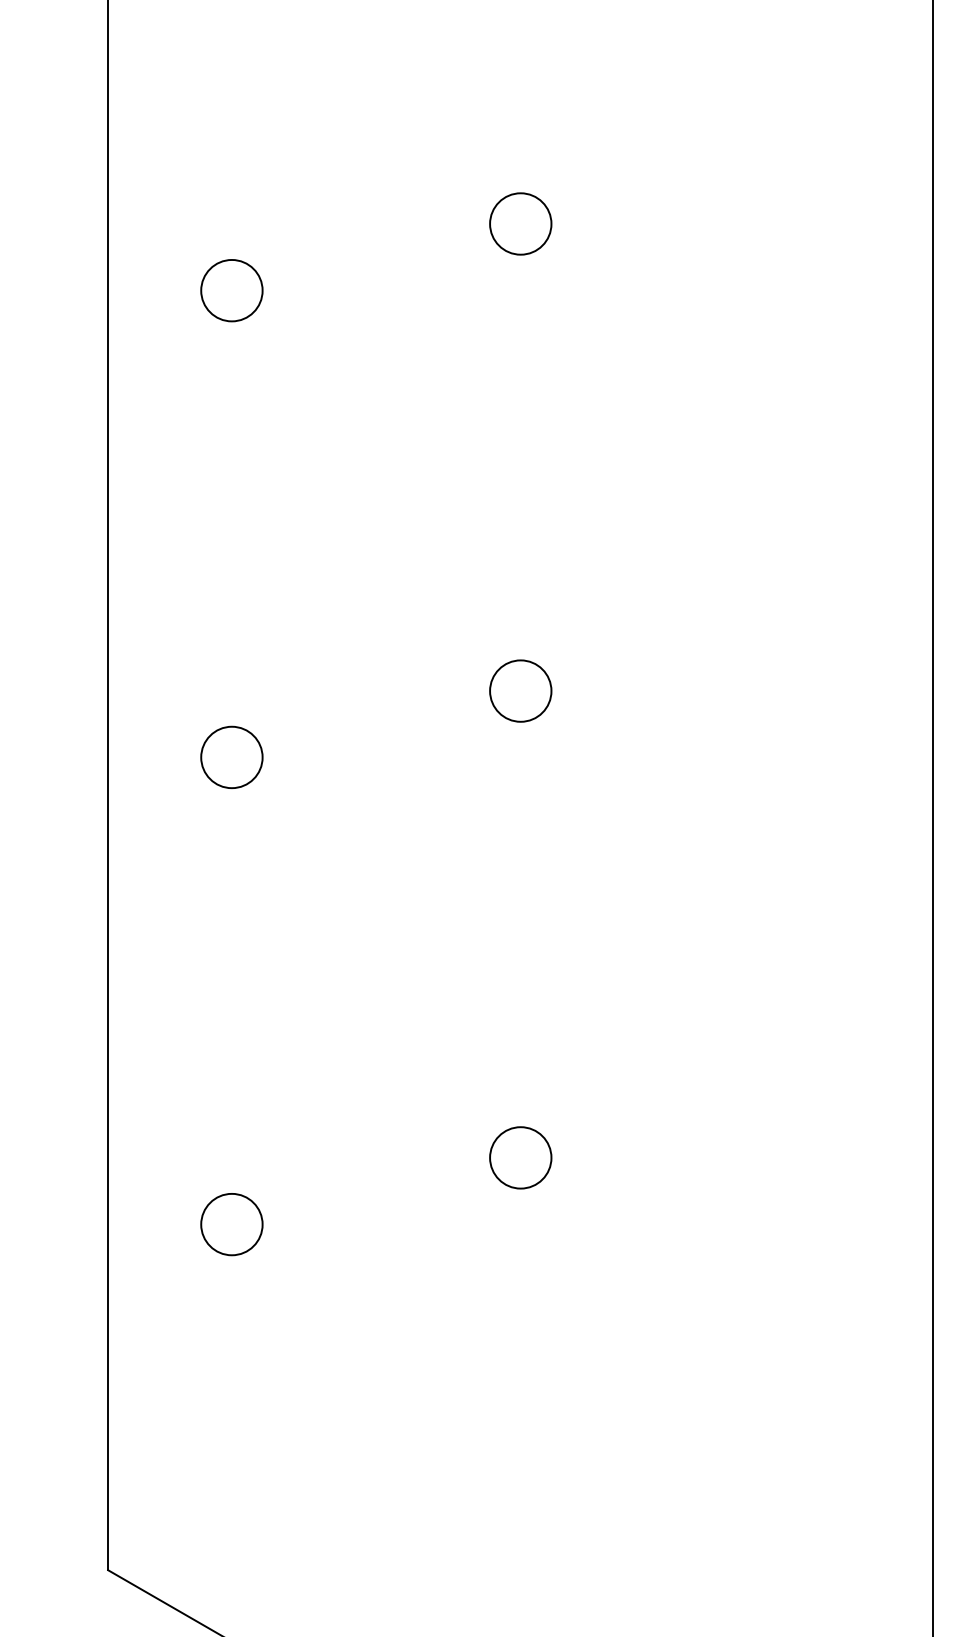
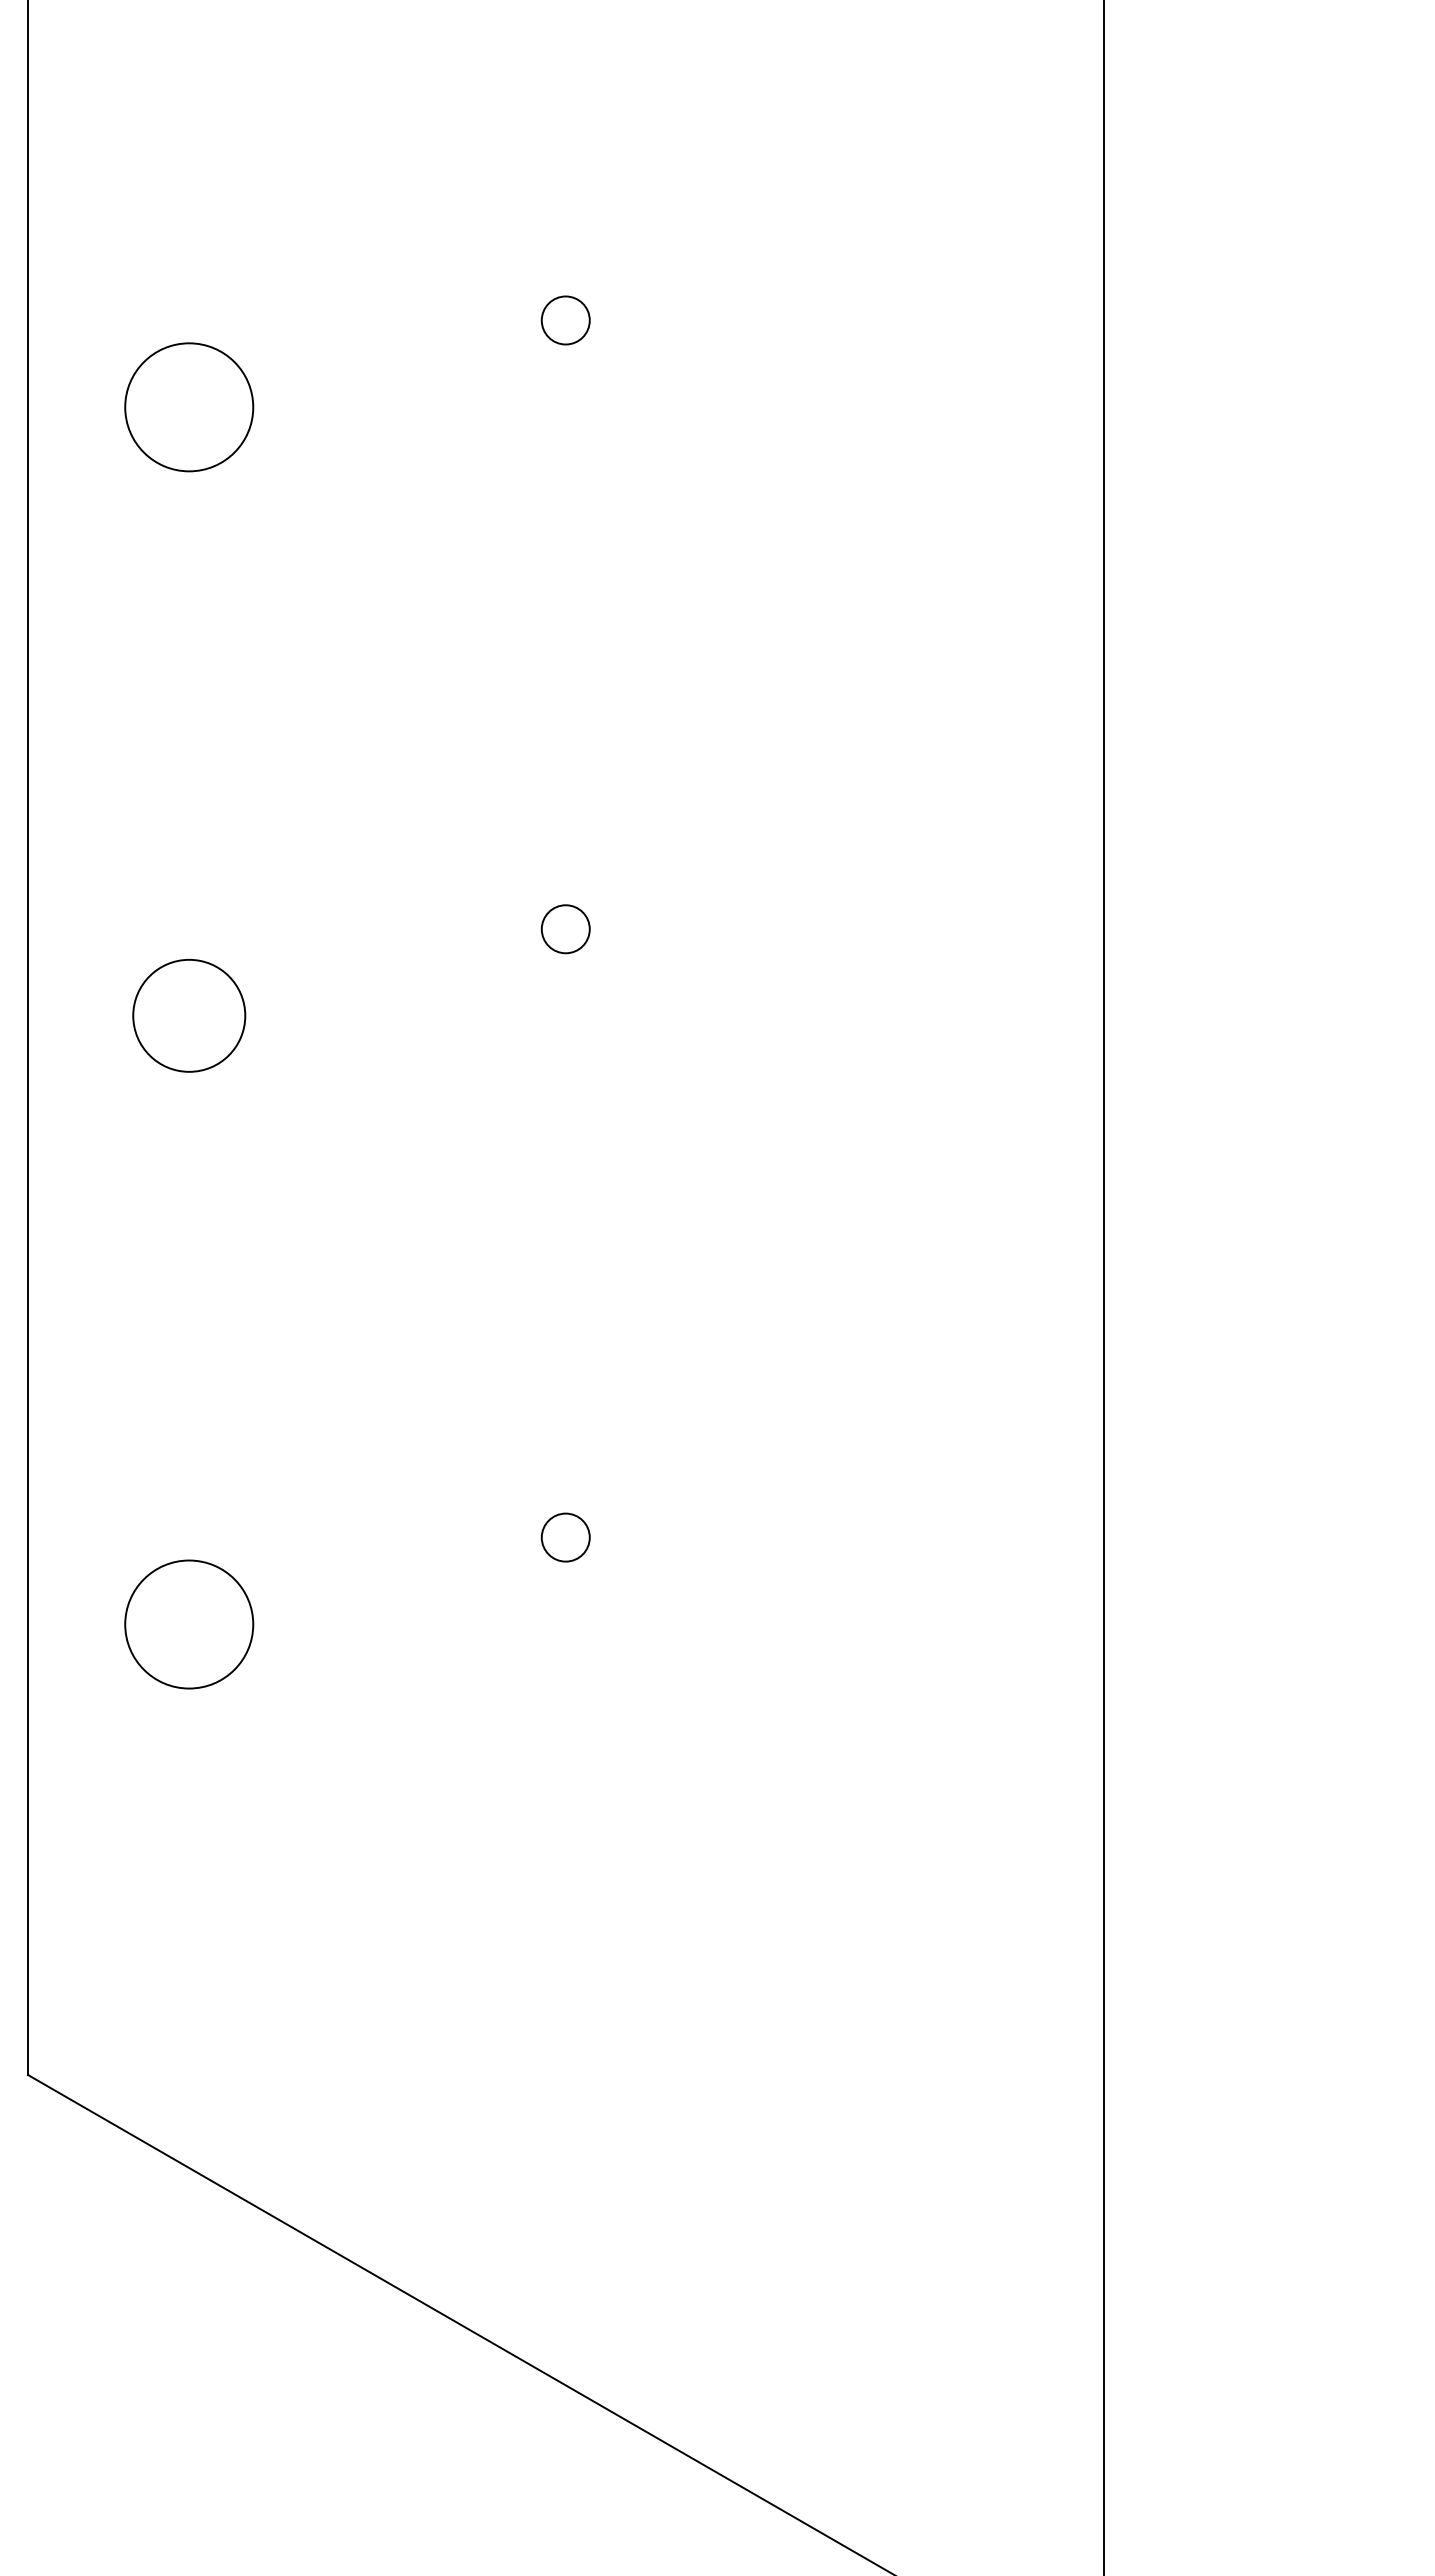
circle: (520, 224) -> (565, 320), size x0.6
circle: (232, 290) -> (189, 407), size x1.6
circle: (520, 691) -> (565, 929), size x0.6
circle: (232, 757) -> (189, 1015), size x1.4
circle: (520, 1157) -> (565, 1537), size x0.6
circle: (232, 1224) -> (189, 1624), size x1.6

